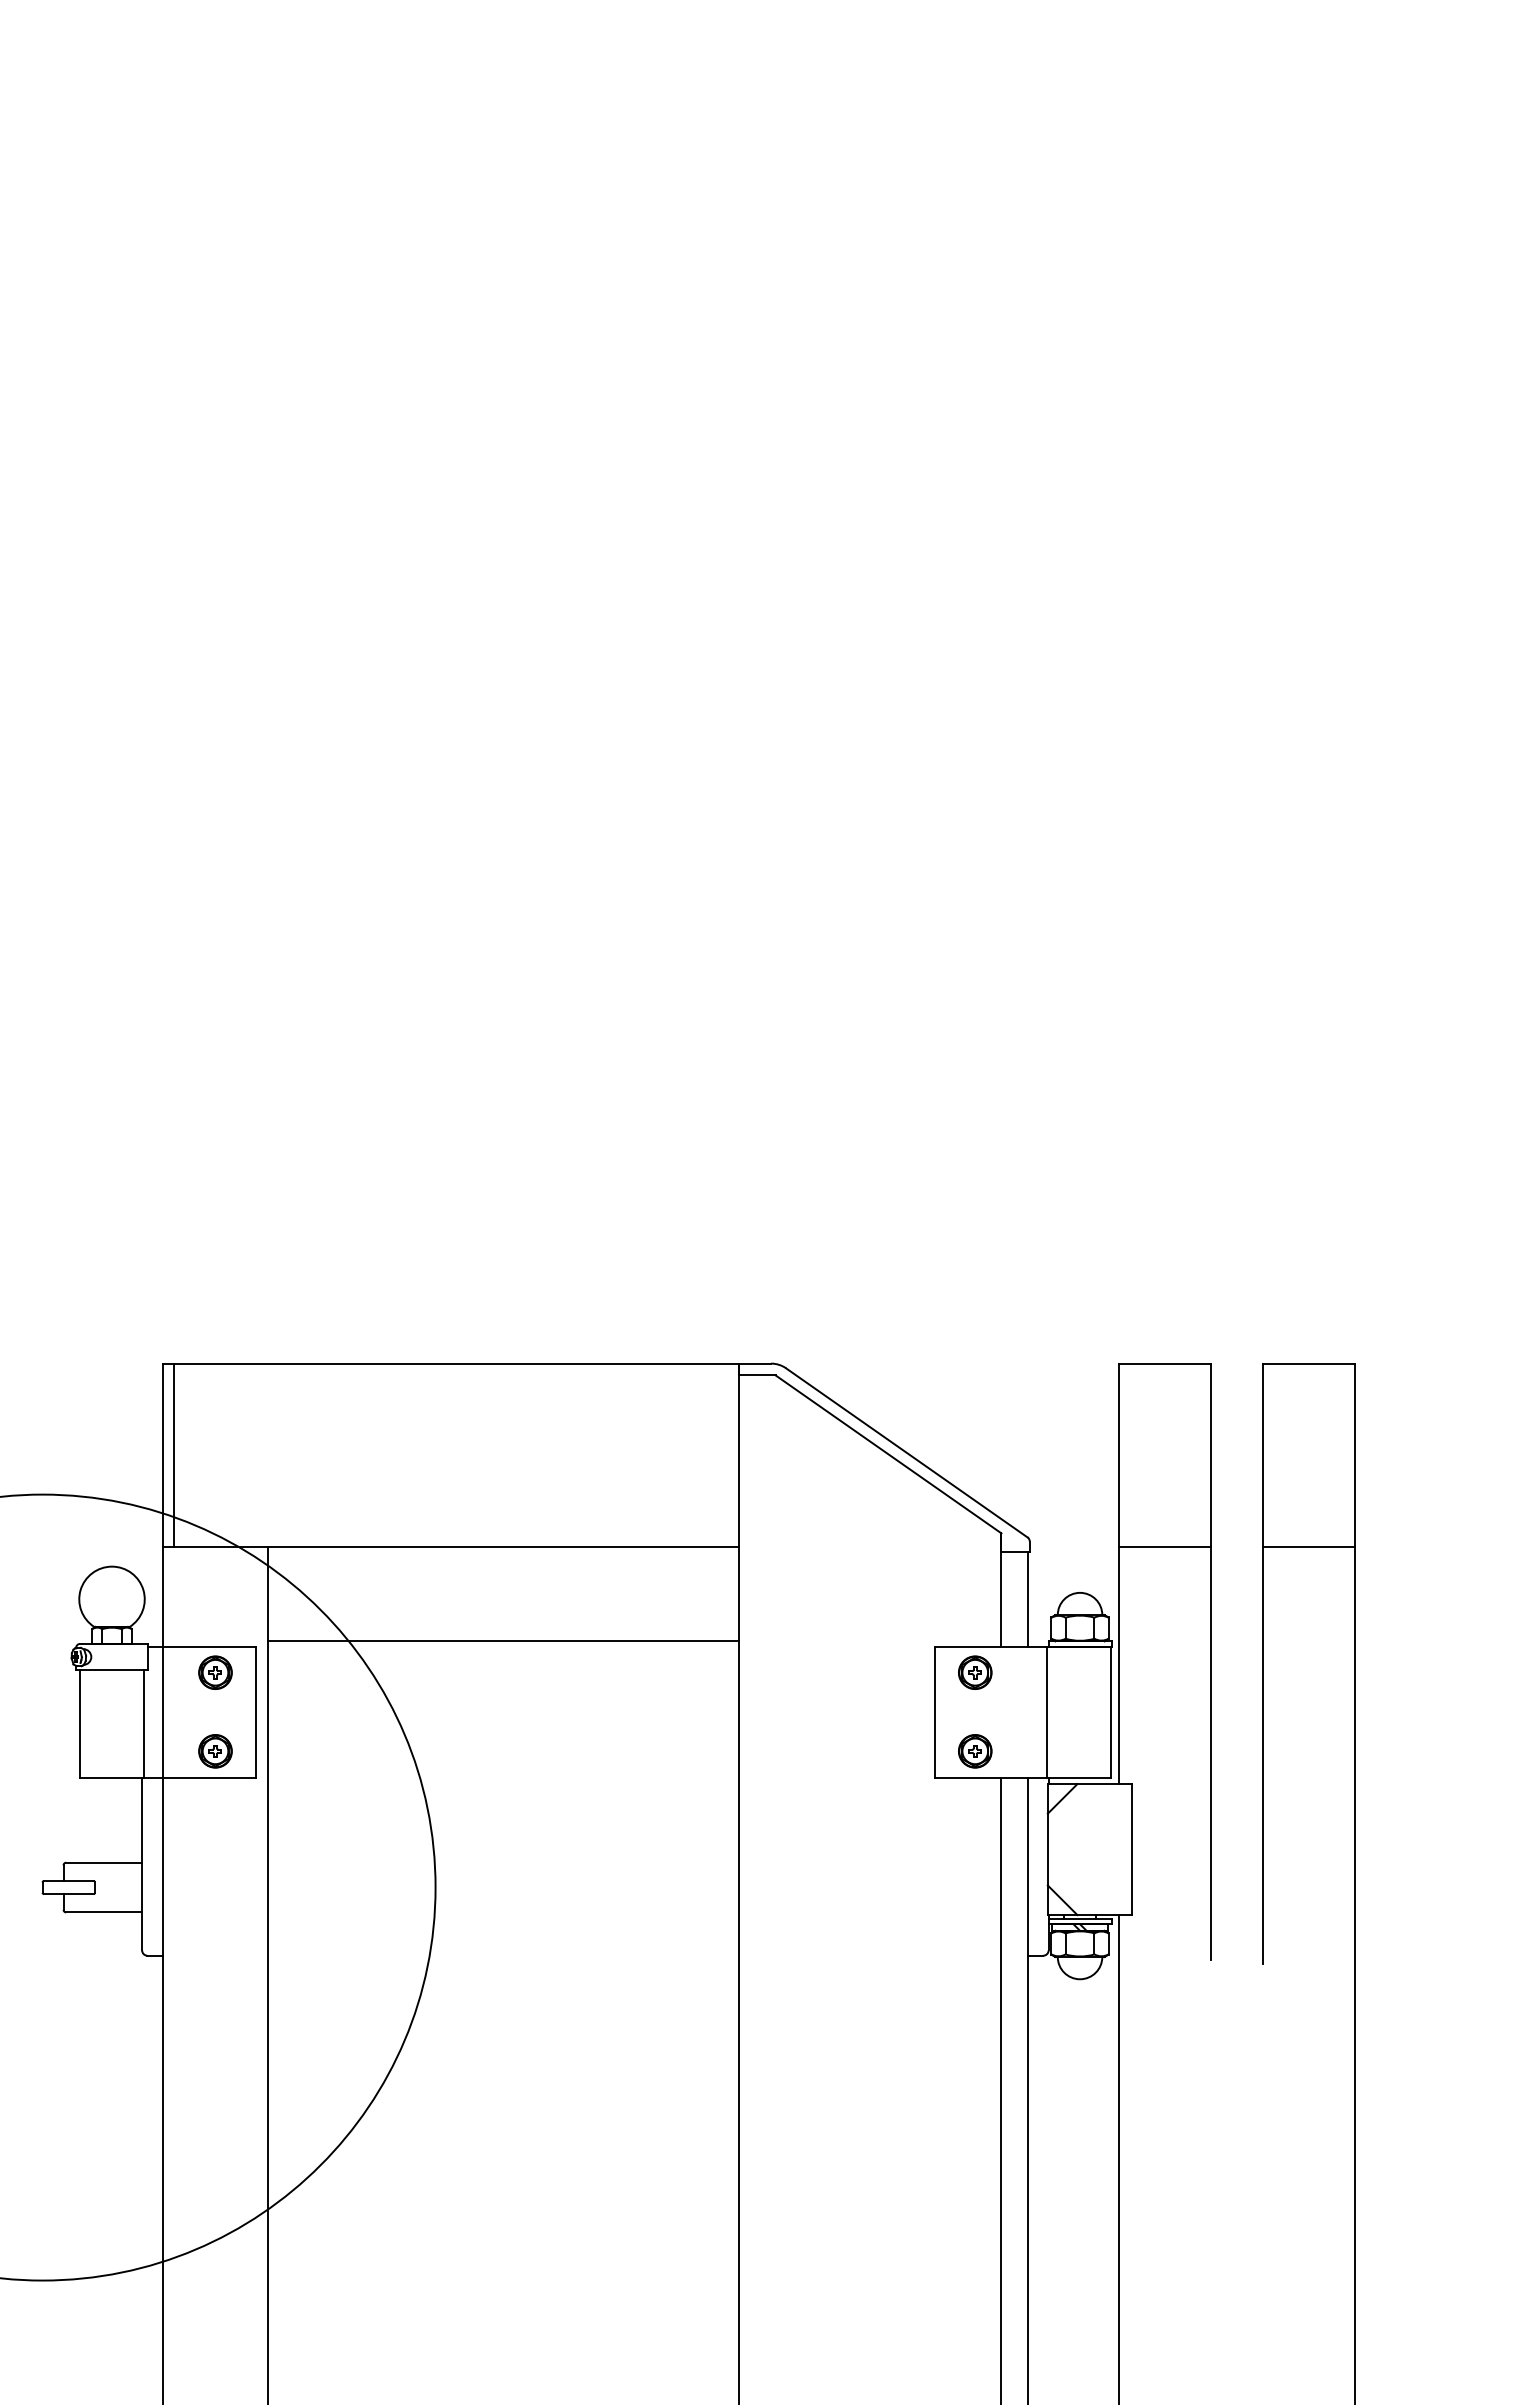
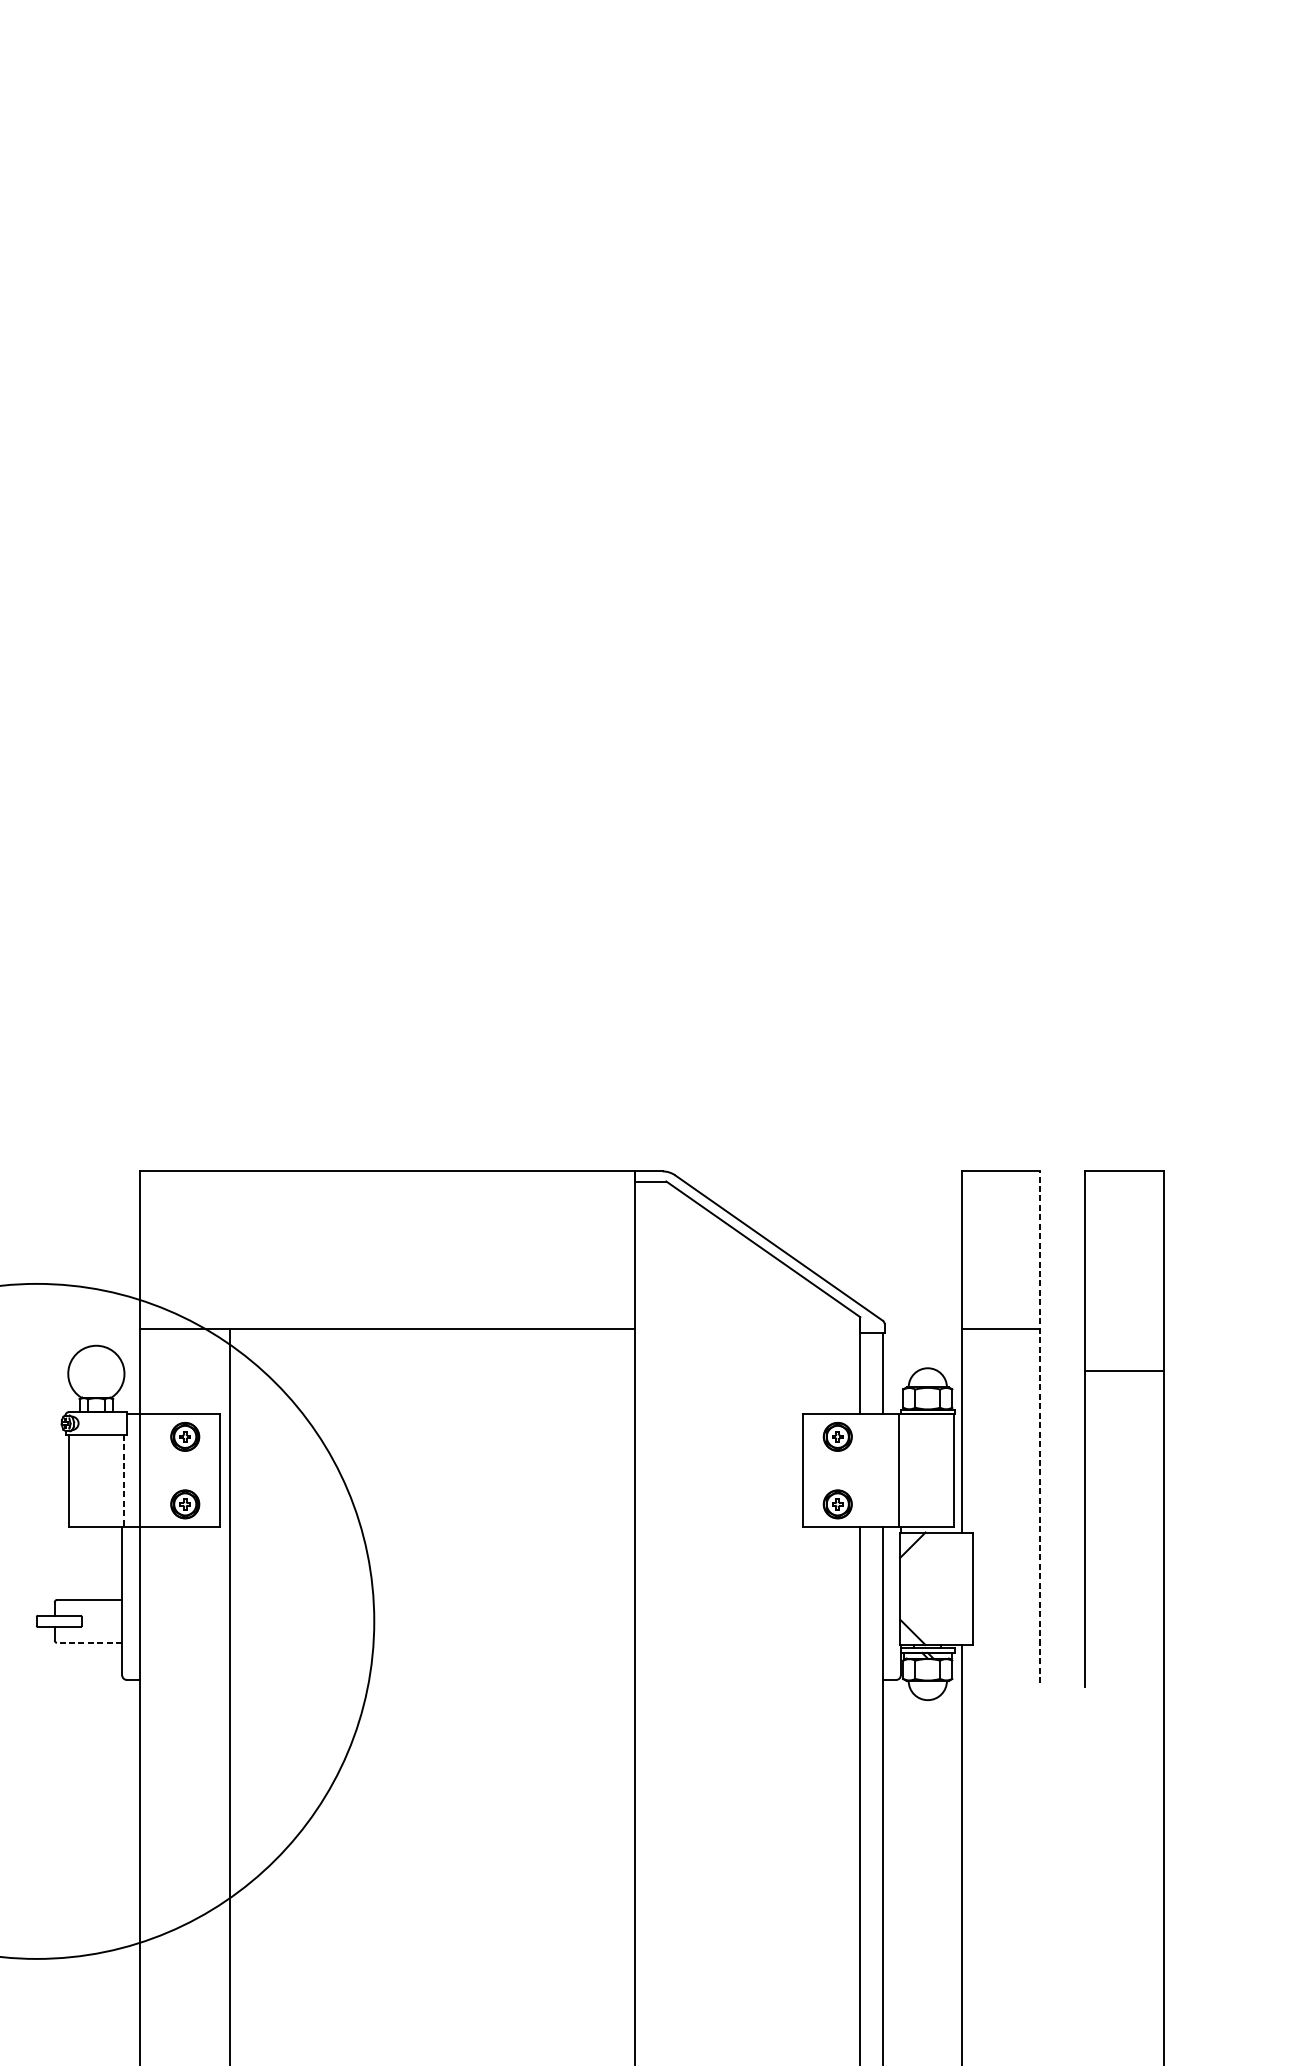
line: (173, 1455) -> (149, 1250), removed
line: (1309, 1547) -> (1124, 1371), moved
line: (503, 1641) -> (432, 1410), removed
line: (1211, 1661) -> (1040, 1427), solid -> dashed
line: (144, 1723) -> (124, 1480), solid -> dashed
line: (104, 1912) -> (89, 1642), solid -> dashed

